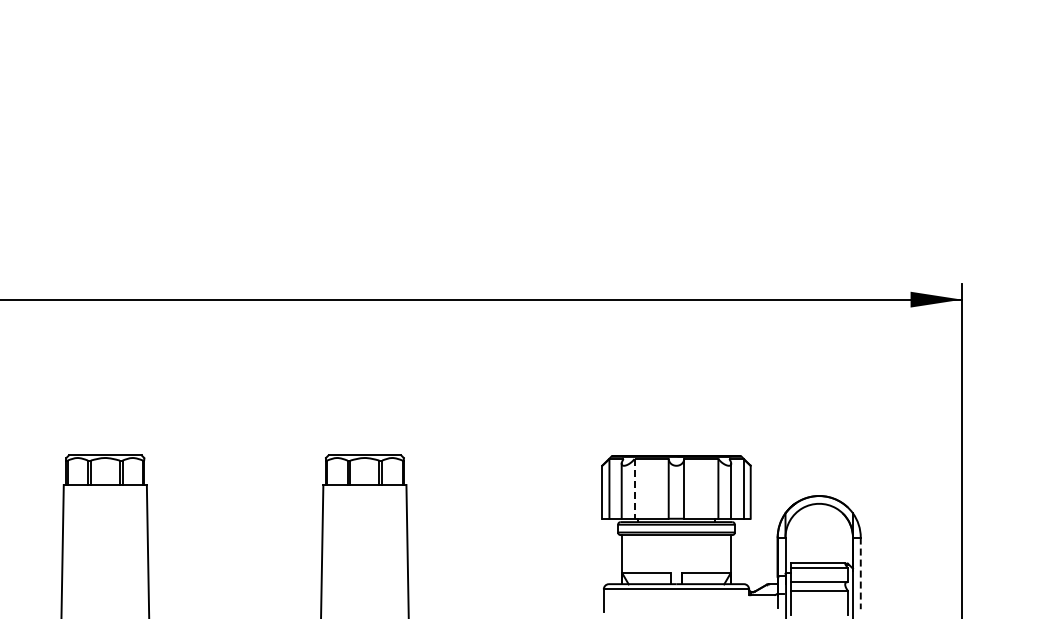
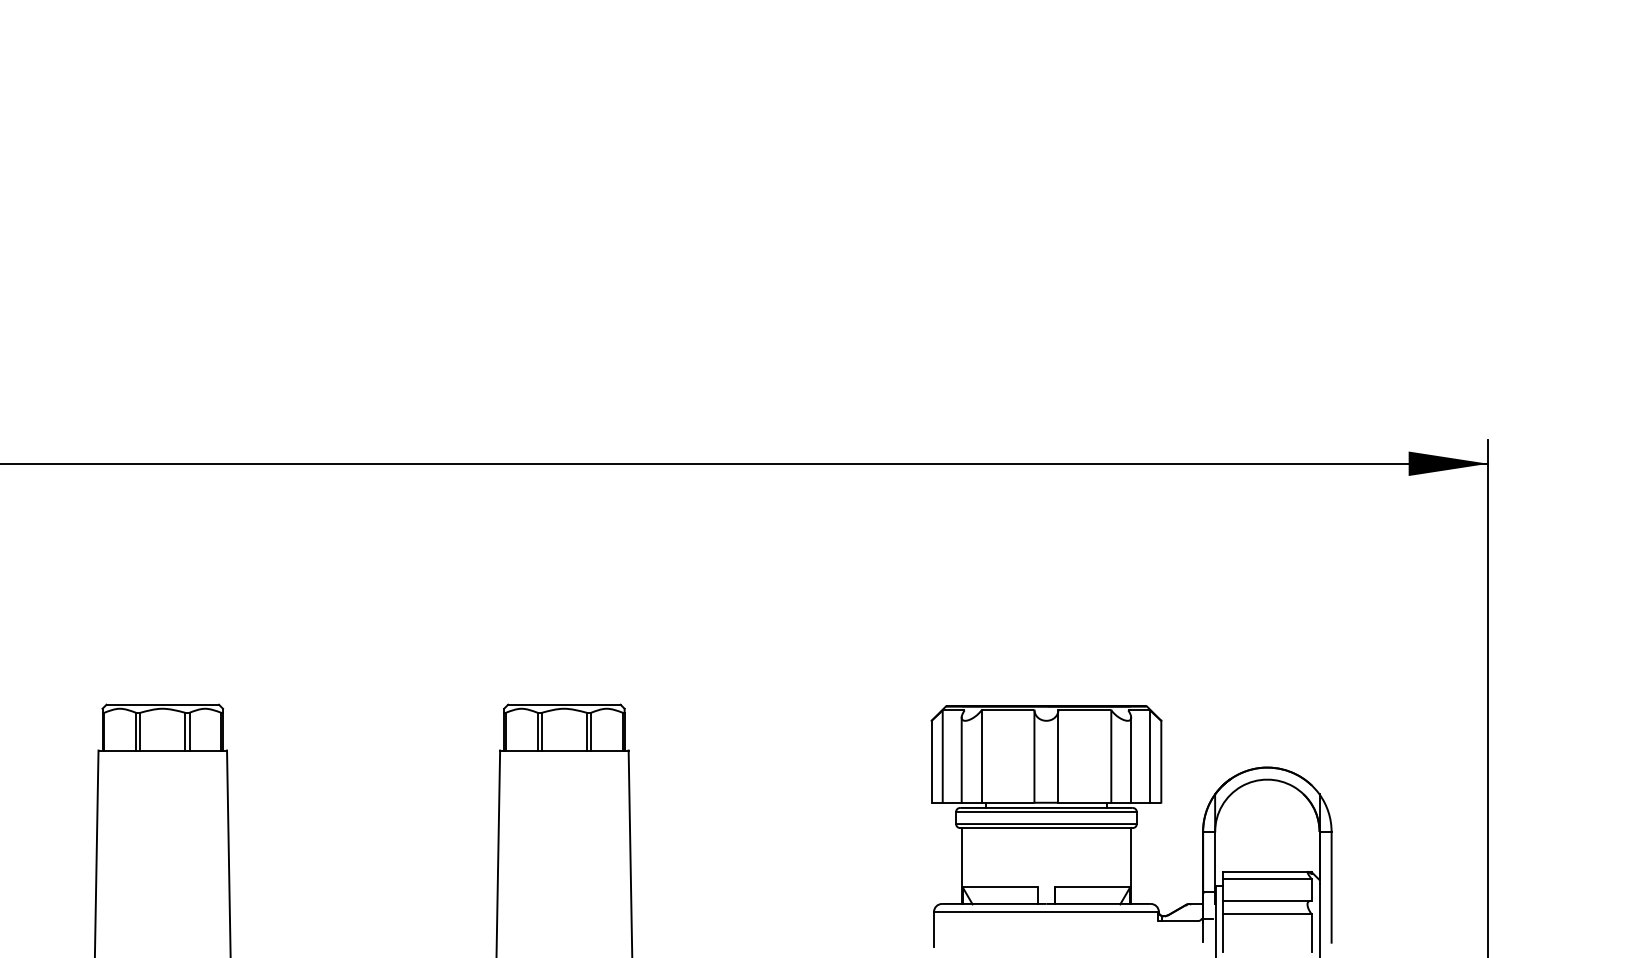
line: (634, 488) -> (981, 755), dashed -> solid
line: (860, 573) -> (1331, 887), dashed -> solid

